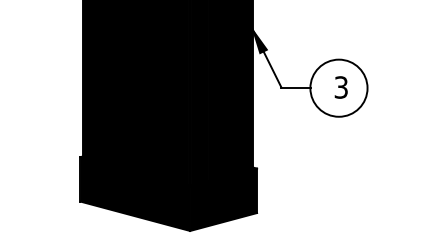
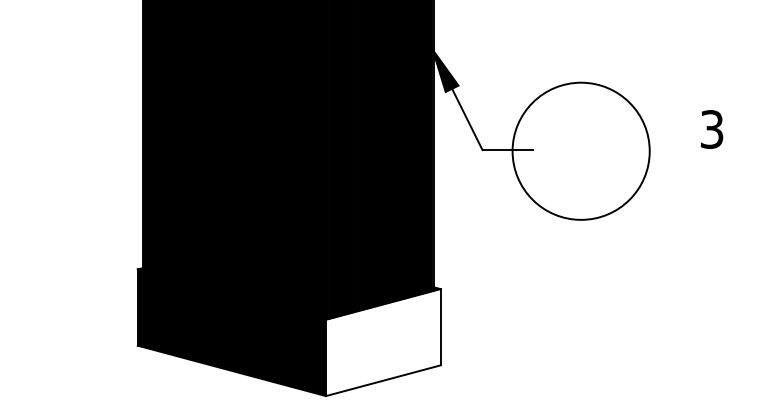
circle: (338, 87) -> (580, 150), size x1.4
text: (340, 87) -> (710, 129), moved
fill: (223, 199) -> (383, 342), removed

